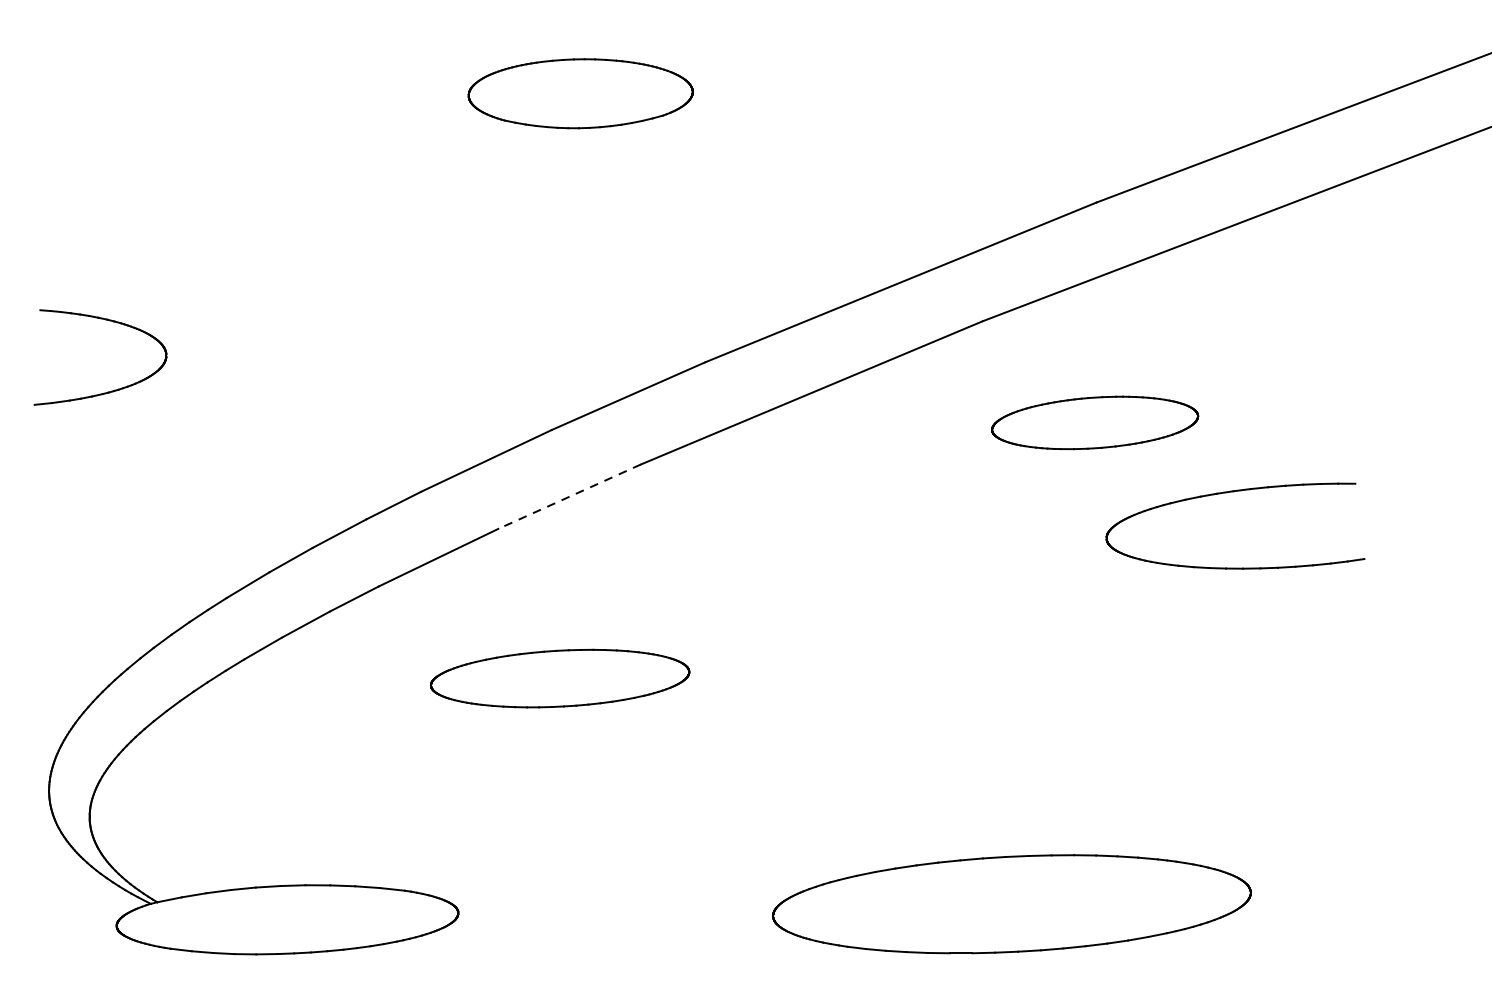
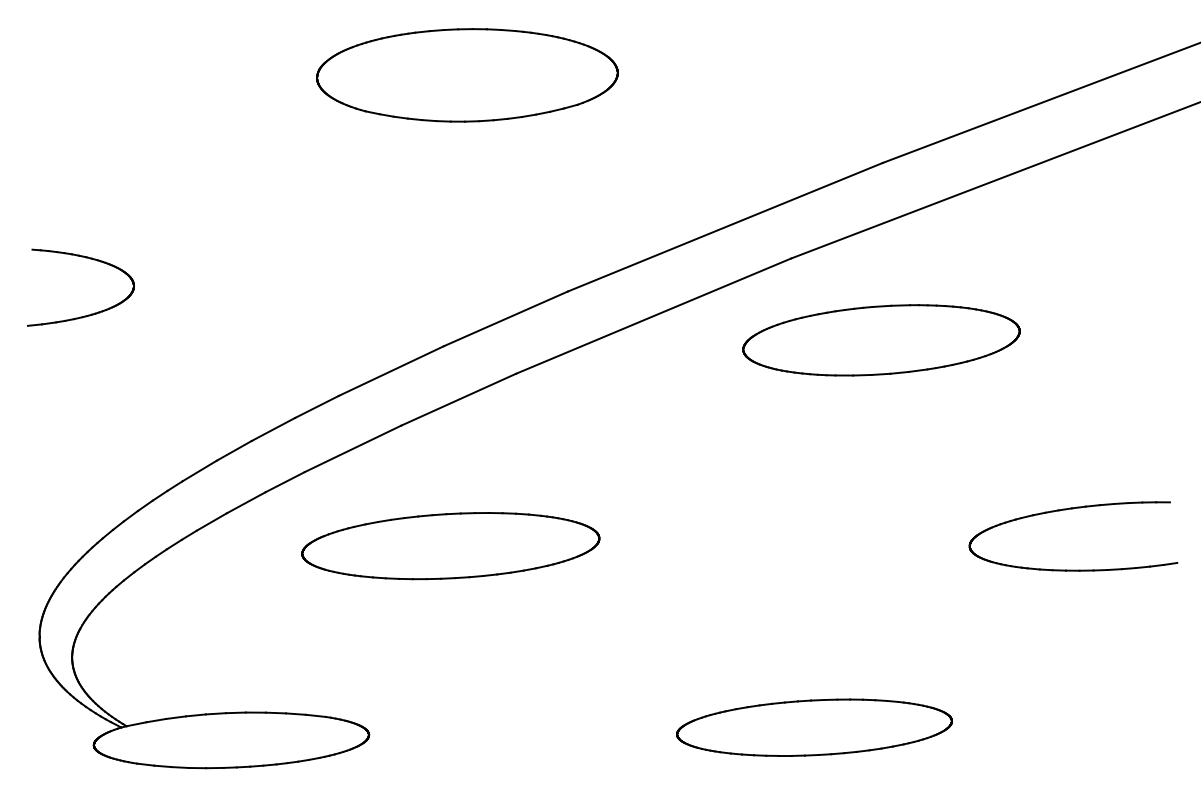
part: (580, 93) -> (467, 75), size x1.67
part: (1095, 423) -> (881, 340), size x1.67
part: (1226, 493) -> (1066, 510), moved
line: (569, 496) -> (458, 399), dashed -> solid
part: (559, 678) -> (450, 546), size x1.43
part: (1011, 903) -> (814, 727), size x0.71

